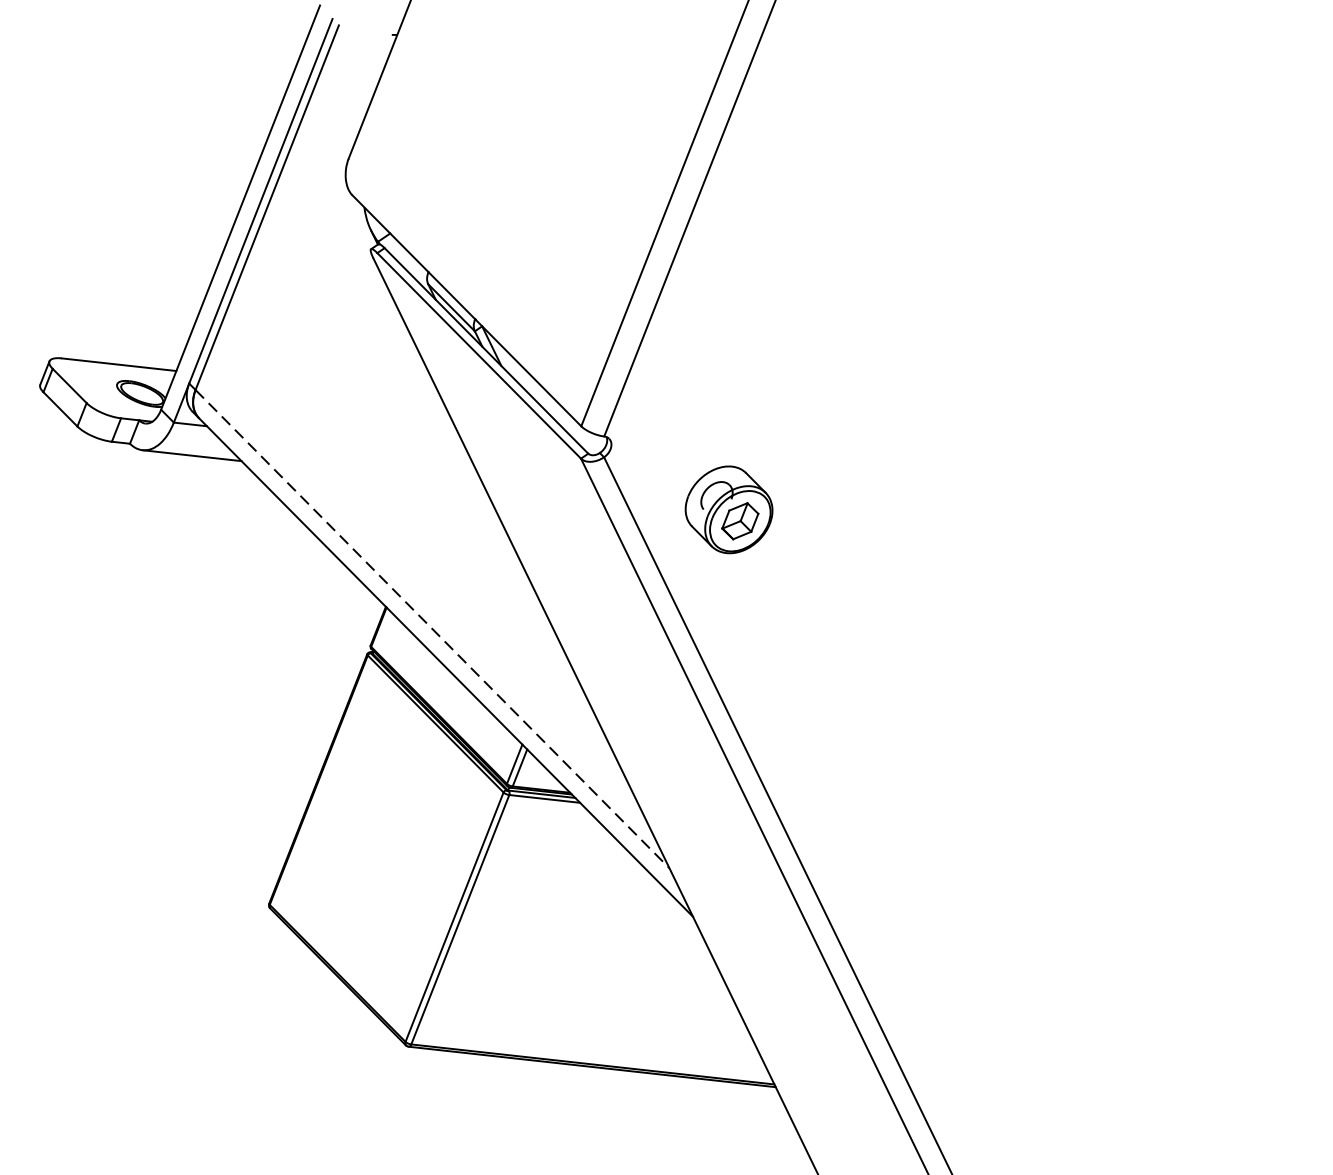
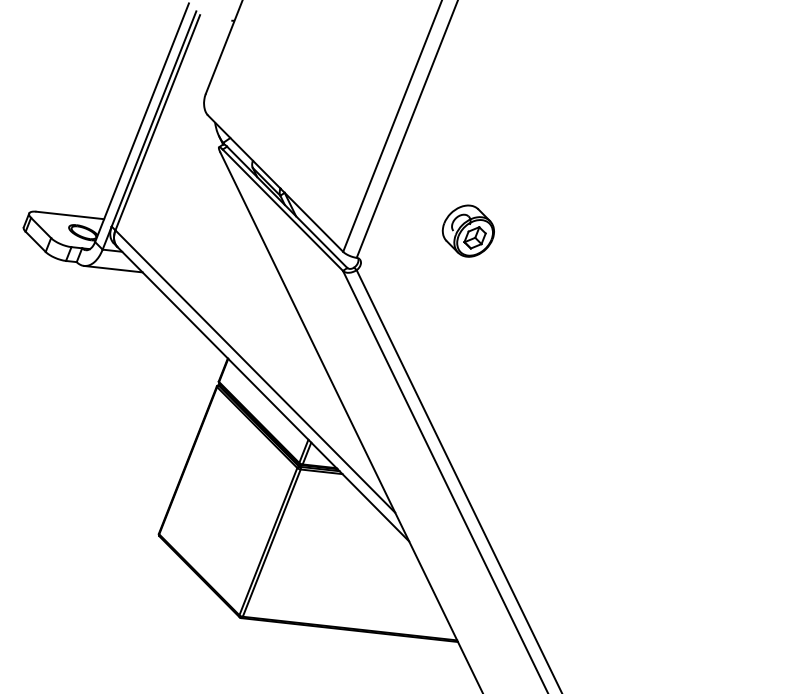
part: (727, 508) -> (467, 230), moved
line: (432, 628) -> (255, 371), dashed -> solid

